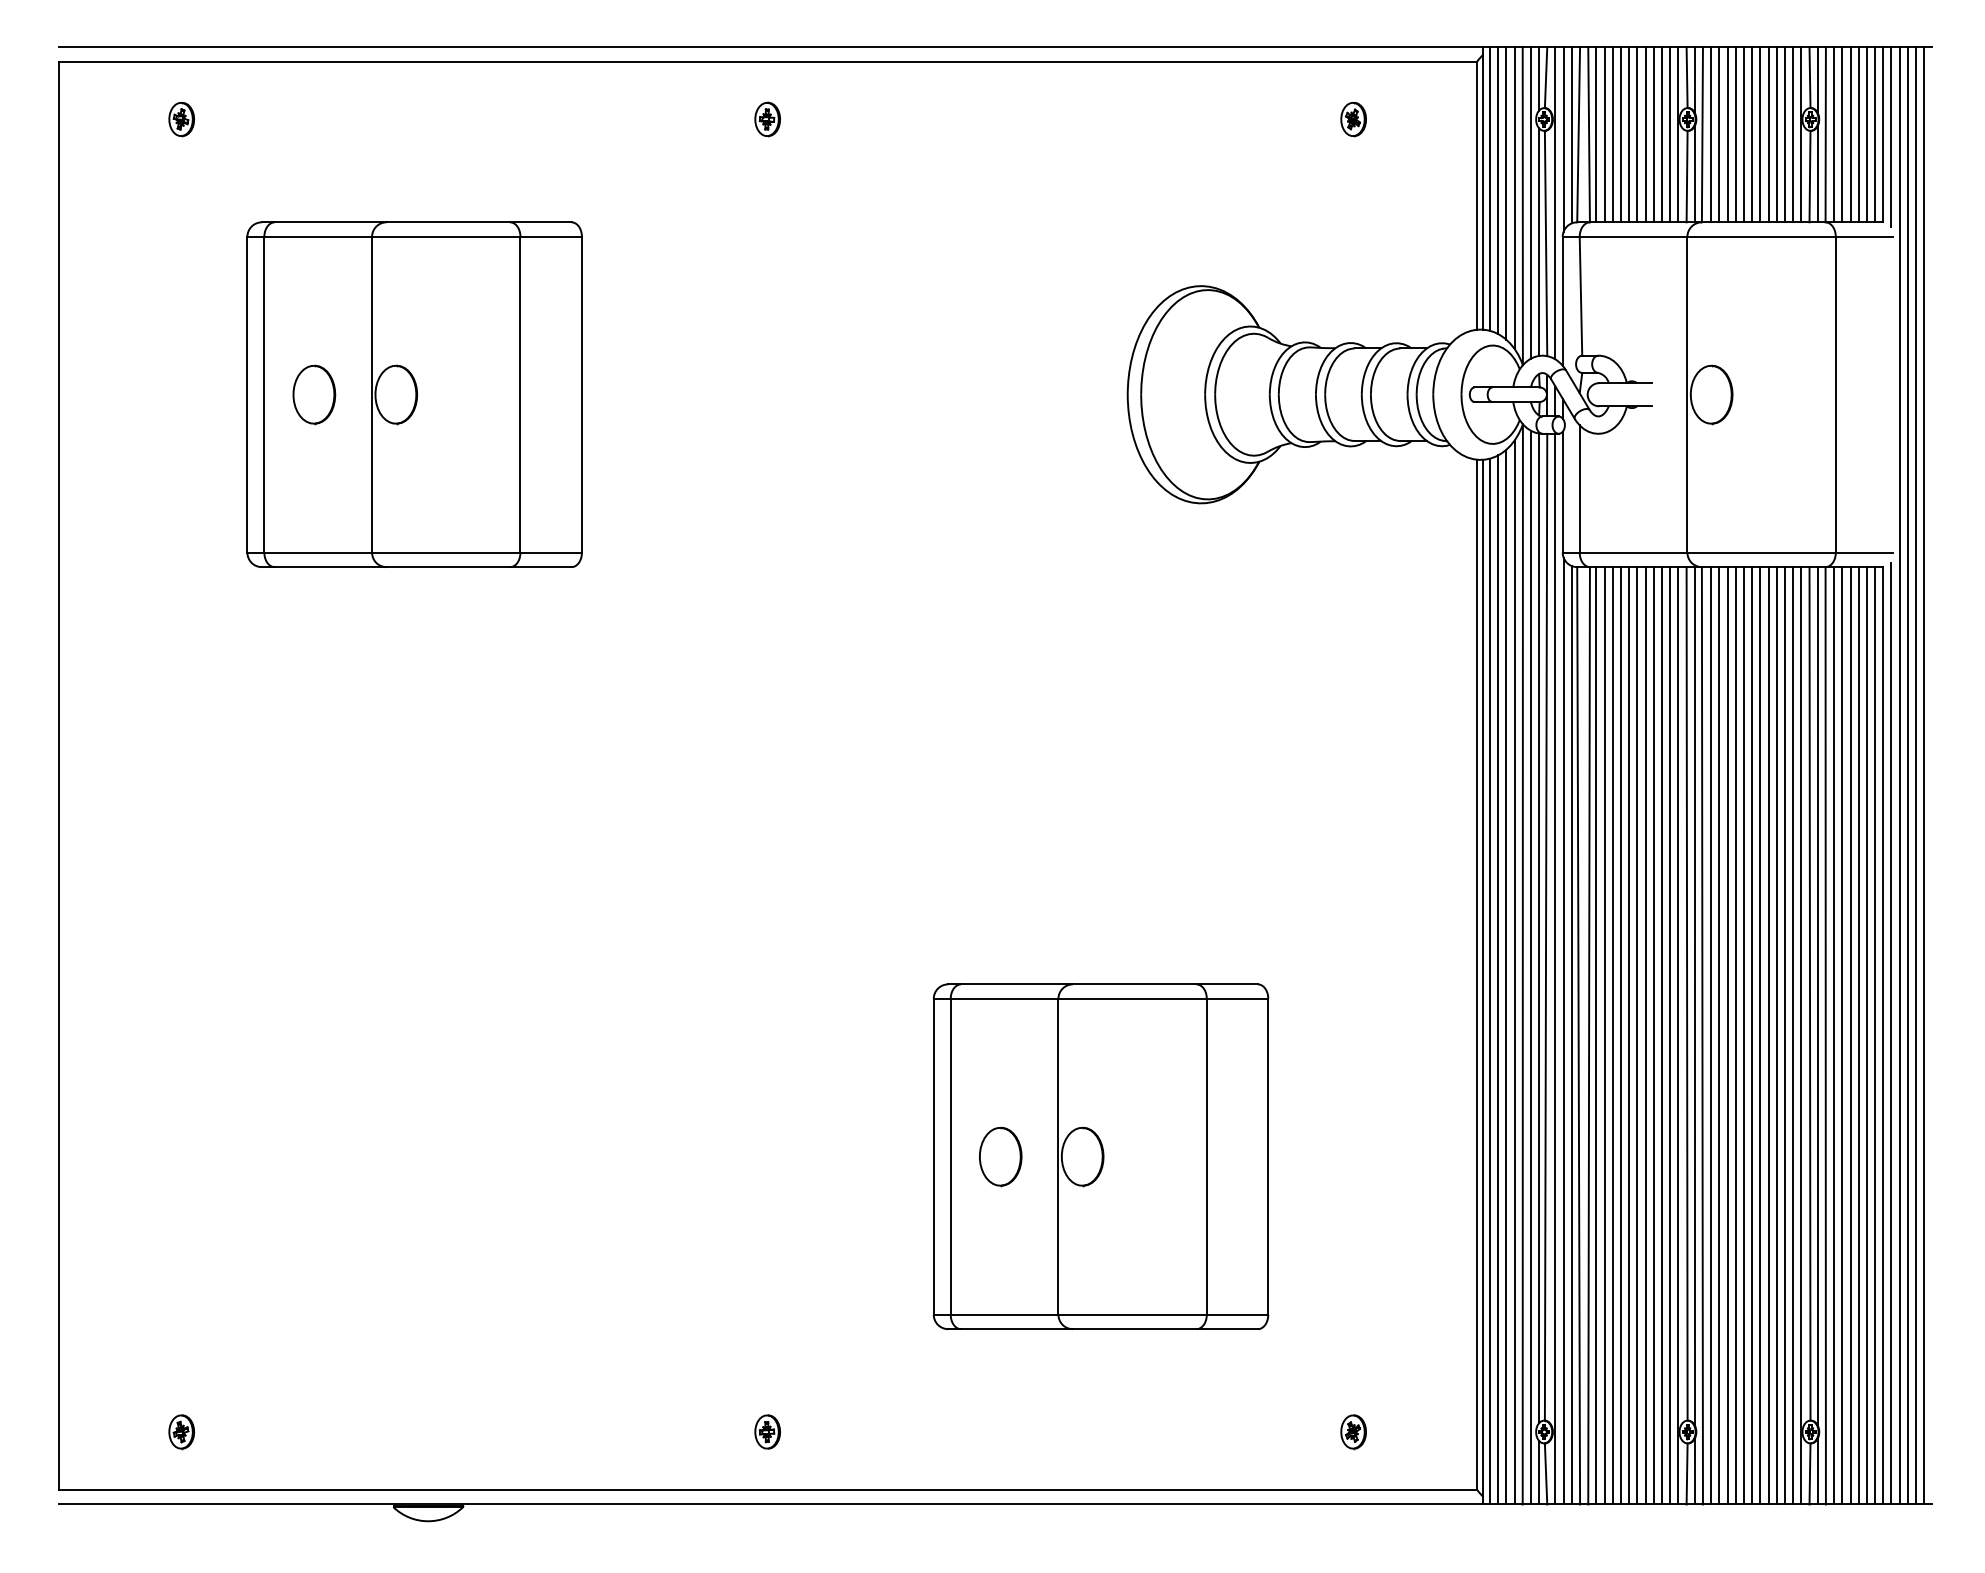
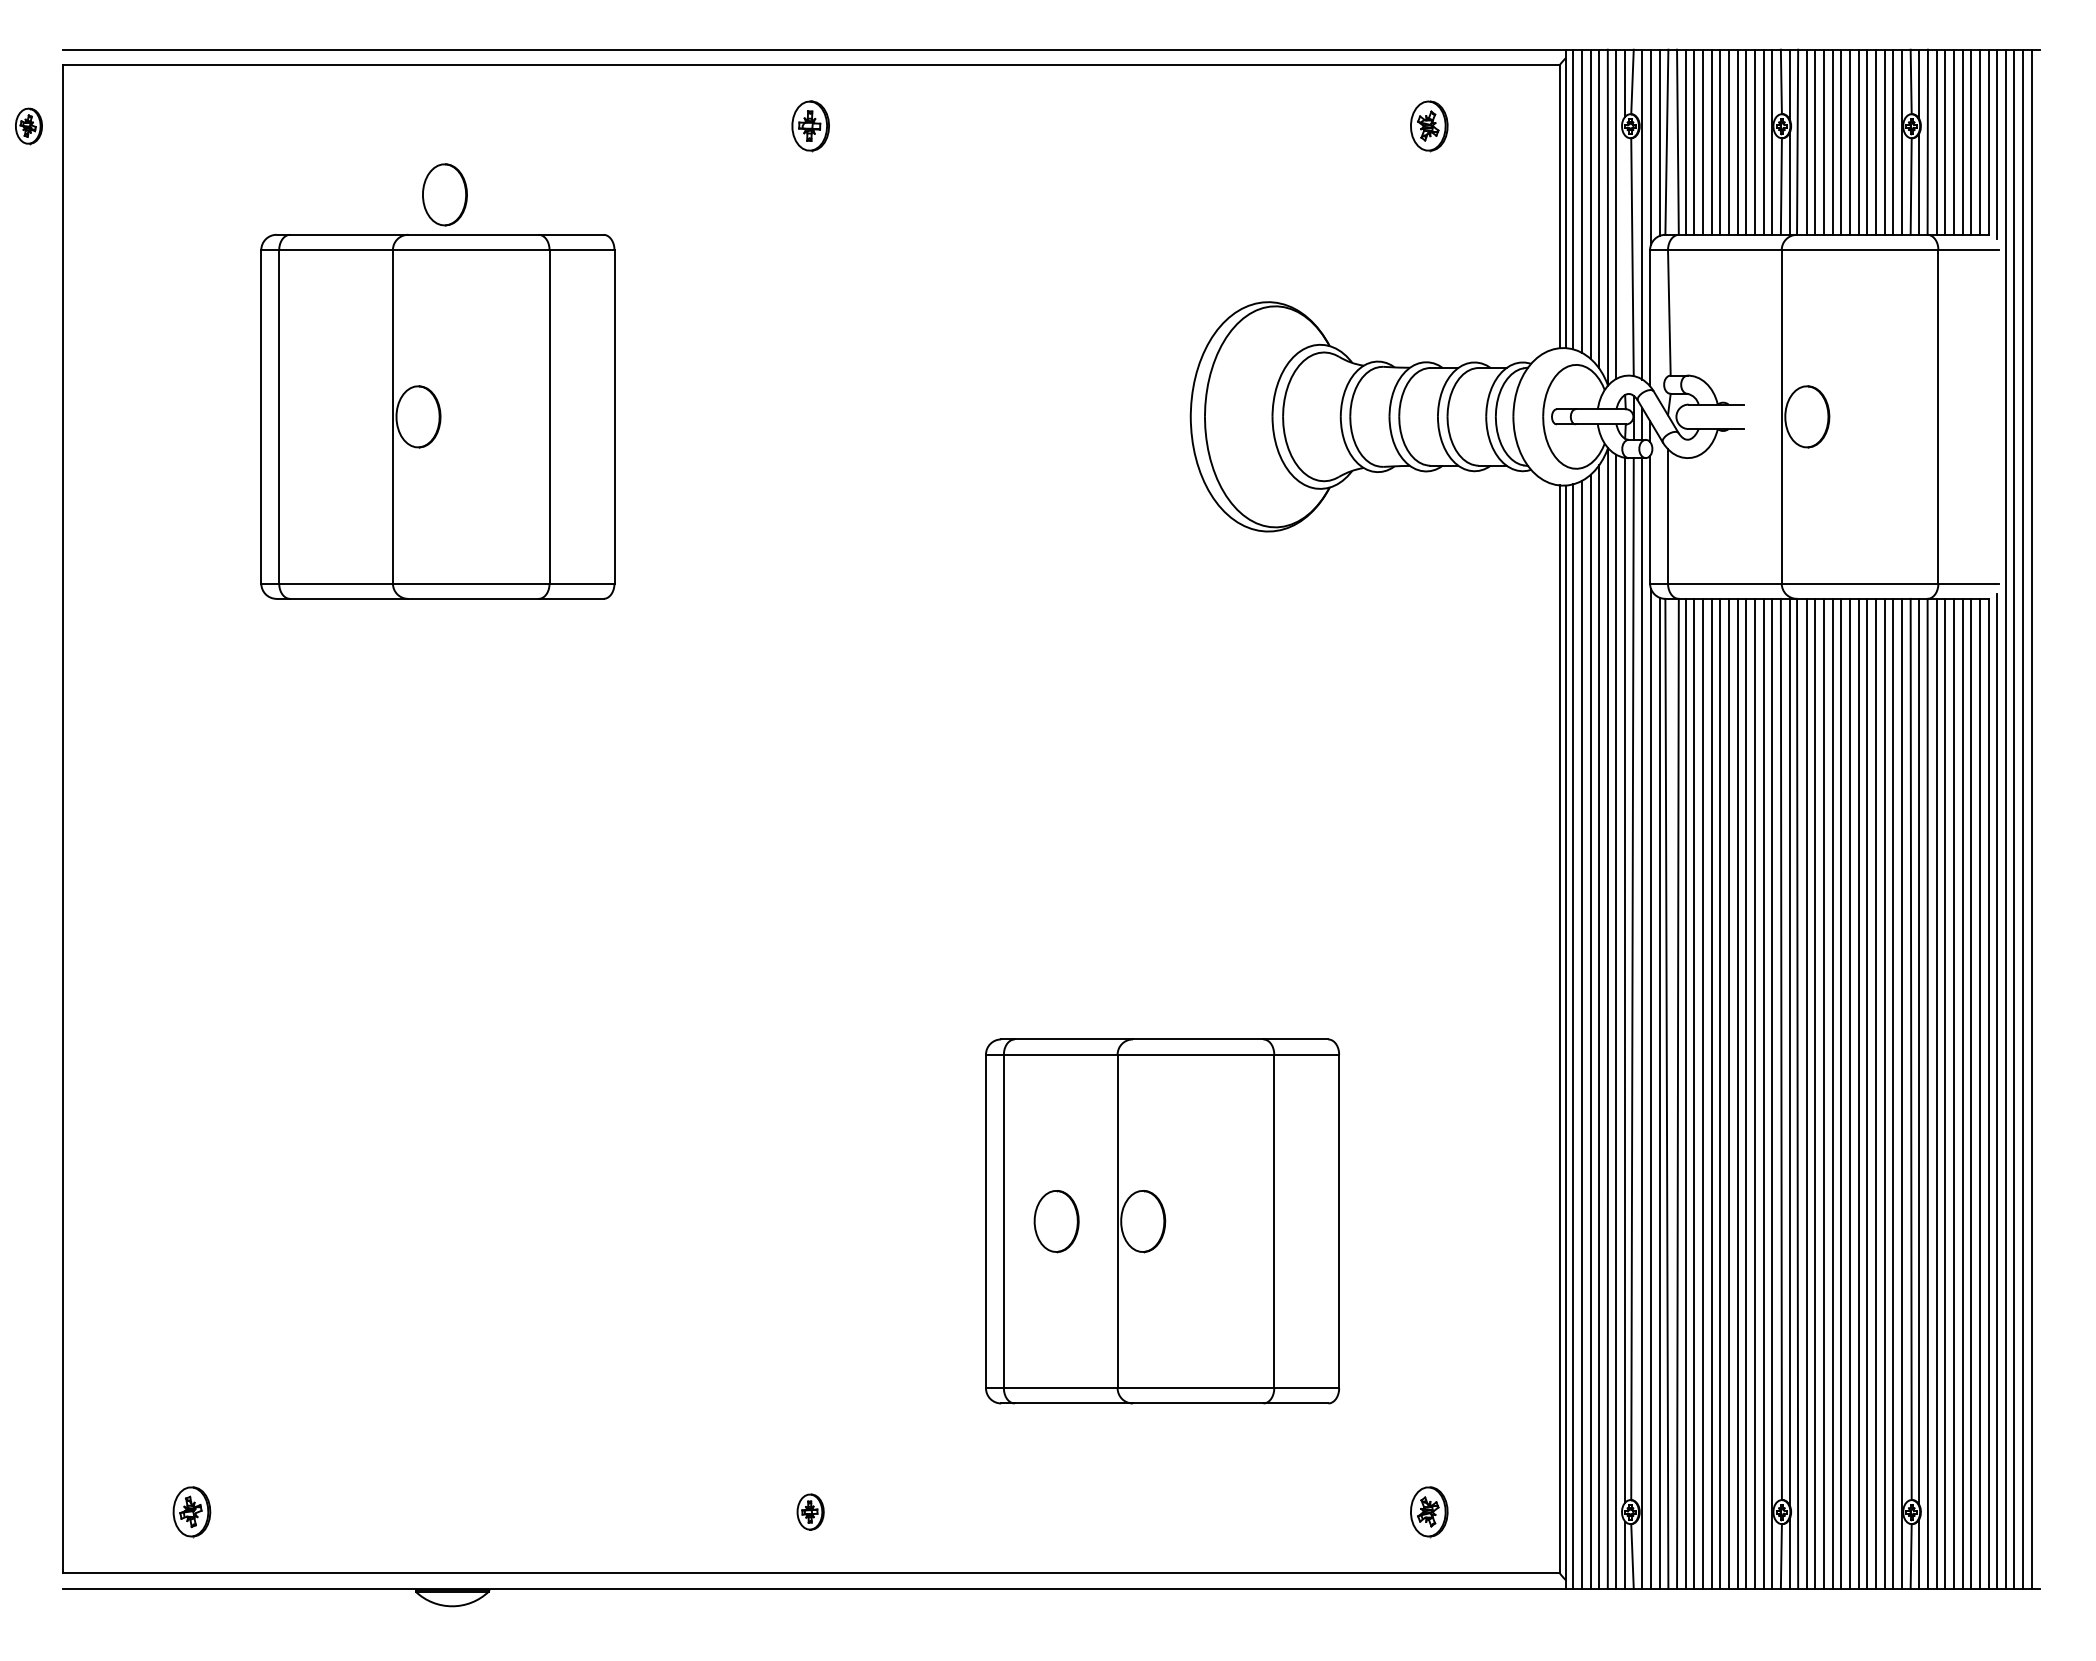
part: (181, 119) -> (28, 126), moved
part: (767, 119) -> (810, 126), size x1.4
part: (1353, 119) -> (1429, 126), size x1.4
line: (1539, 241) -> (1625, 255), removed
part: (313, 394) -> (444, 194), moved
part: (181, 1432) -> (191, 1512), size x1.4
part: (1353, 1432) -> (1429, 1512), size x1.4

